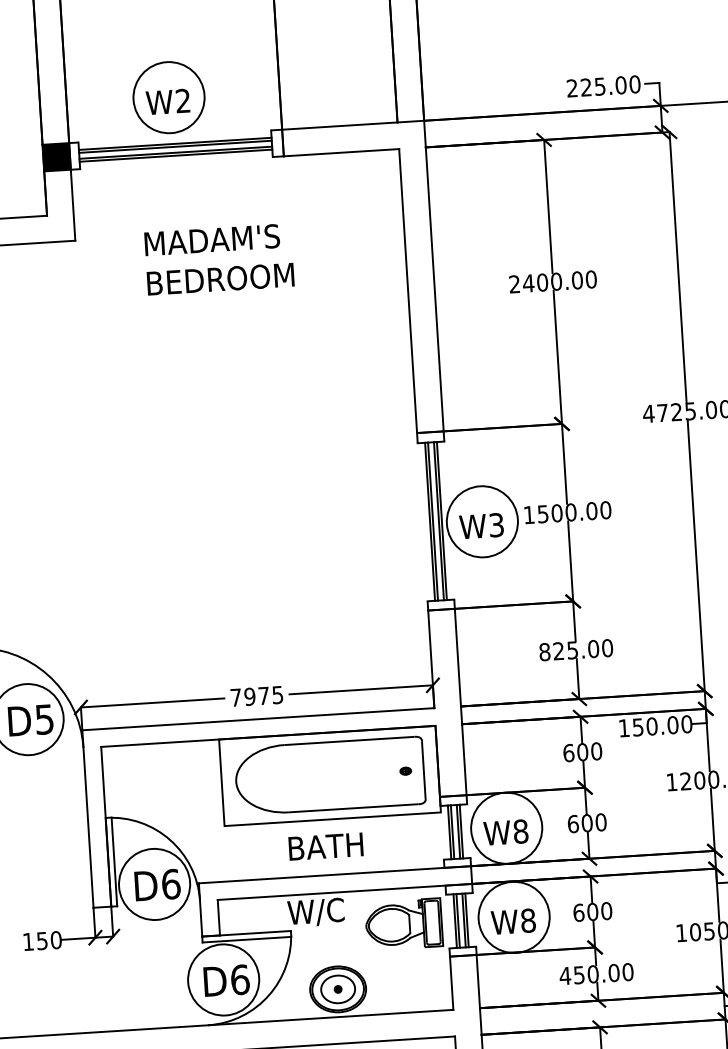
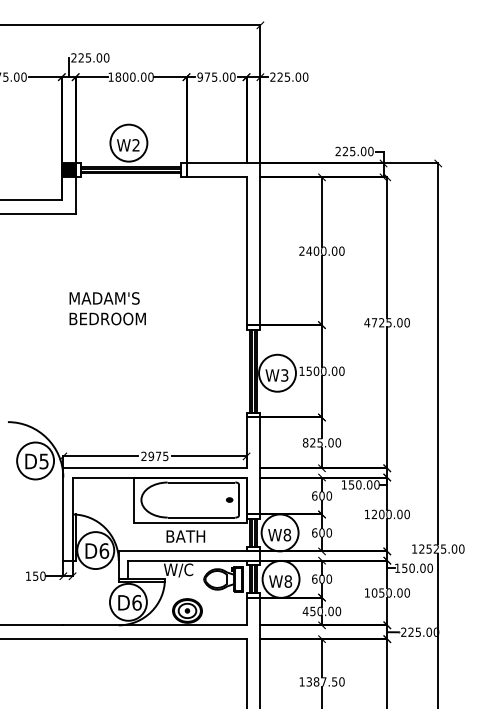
text: (218, 259) -> (107, 308), moved
text: (234, 696) -> (143, 455), 7975 -> 2975

